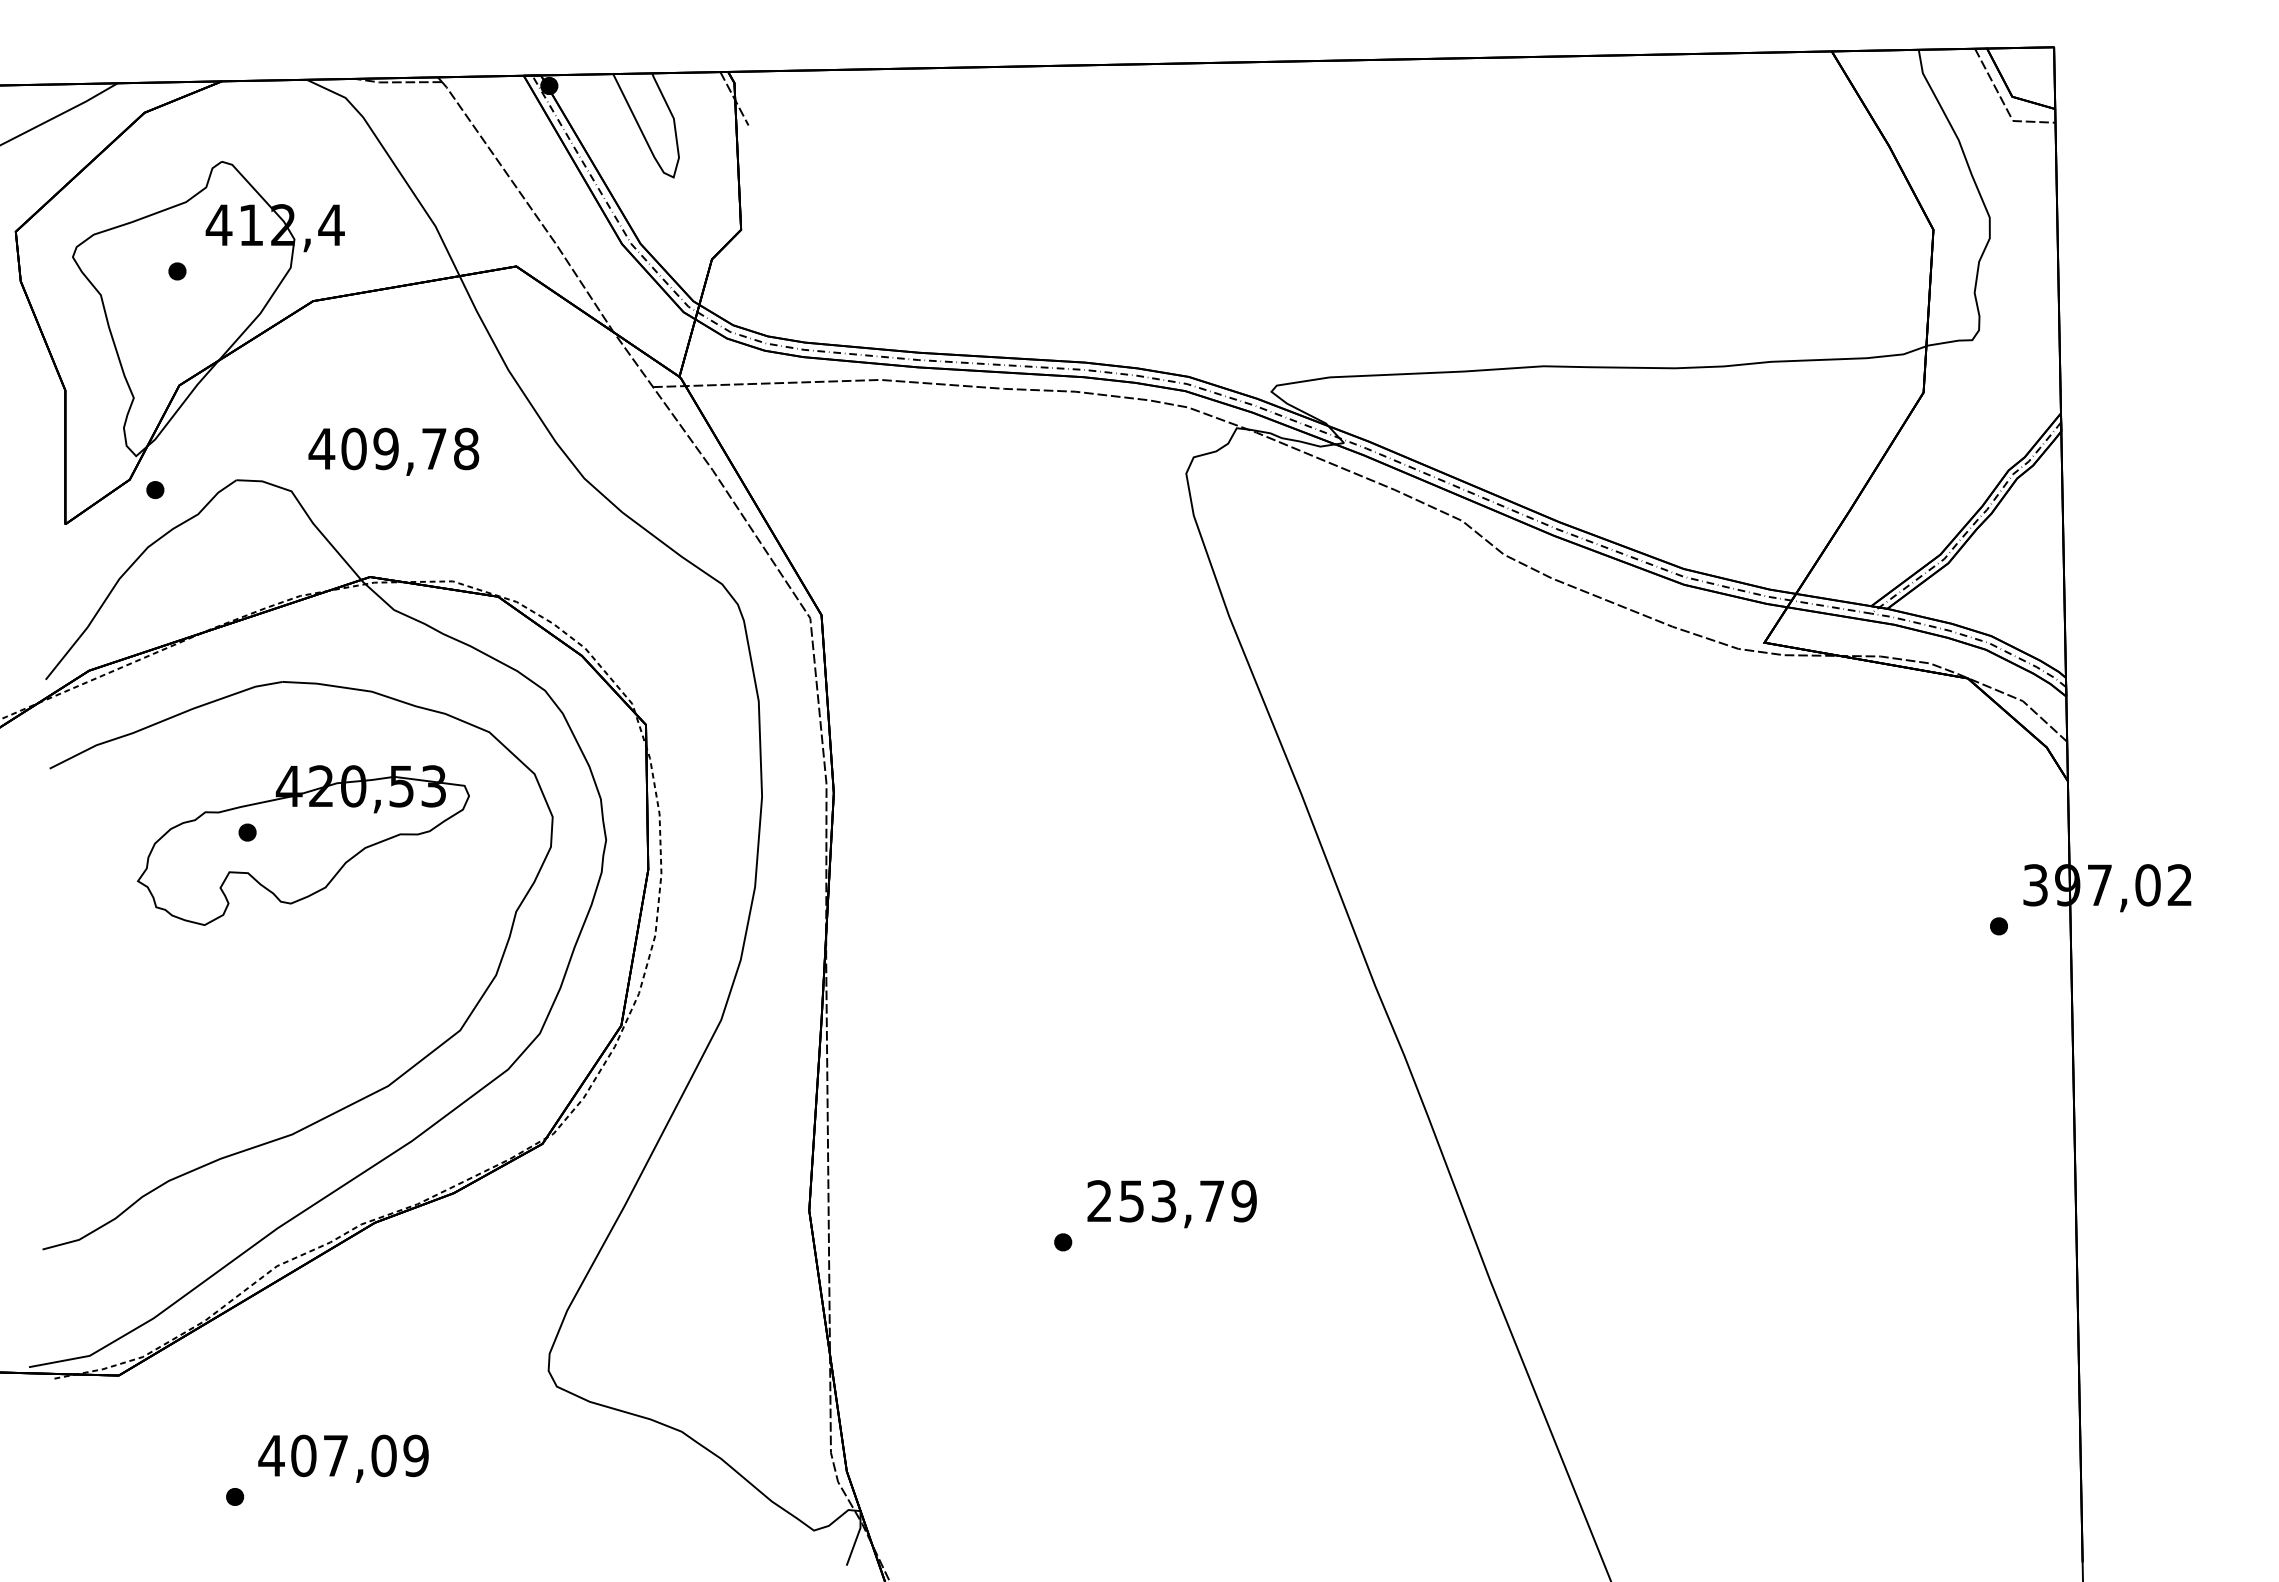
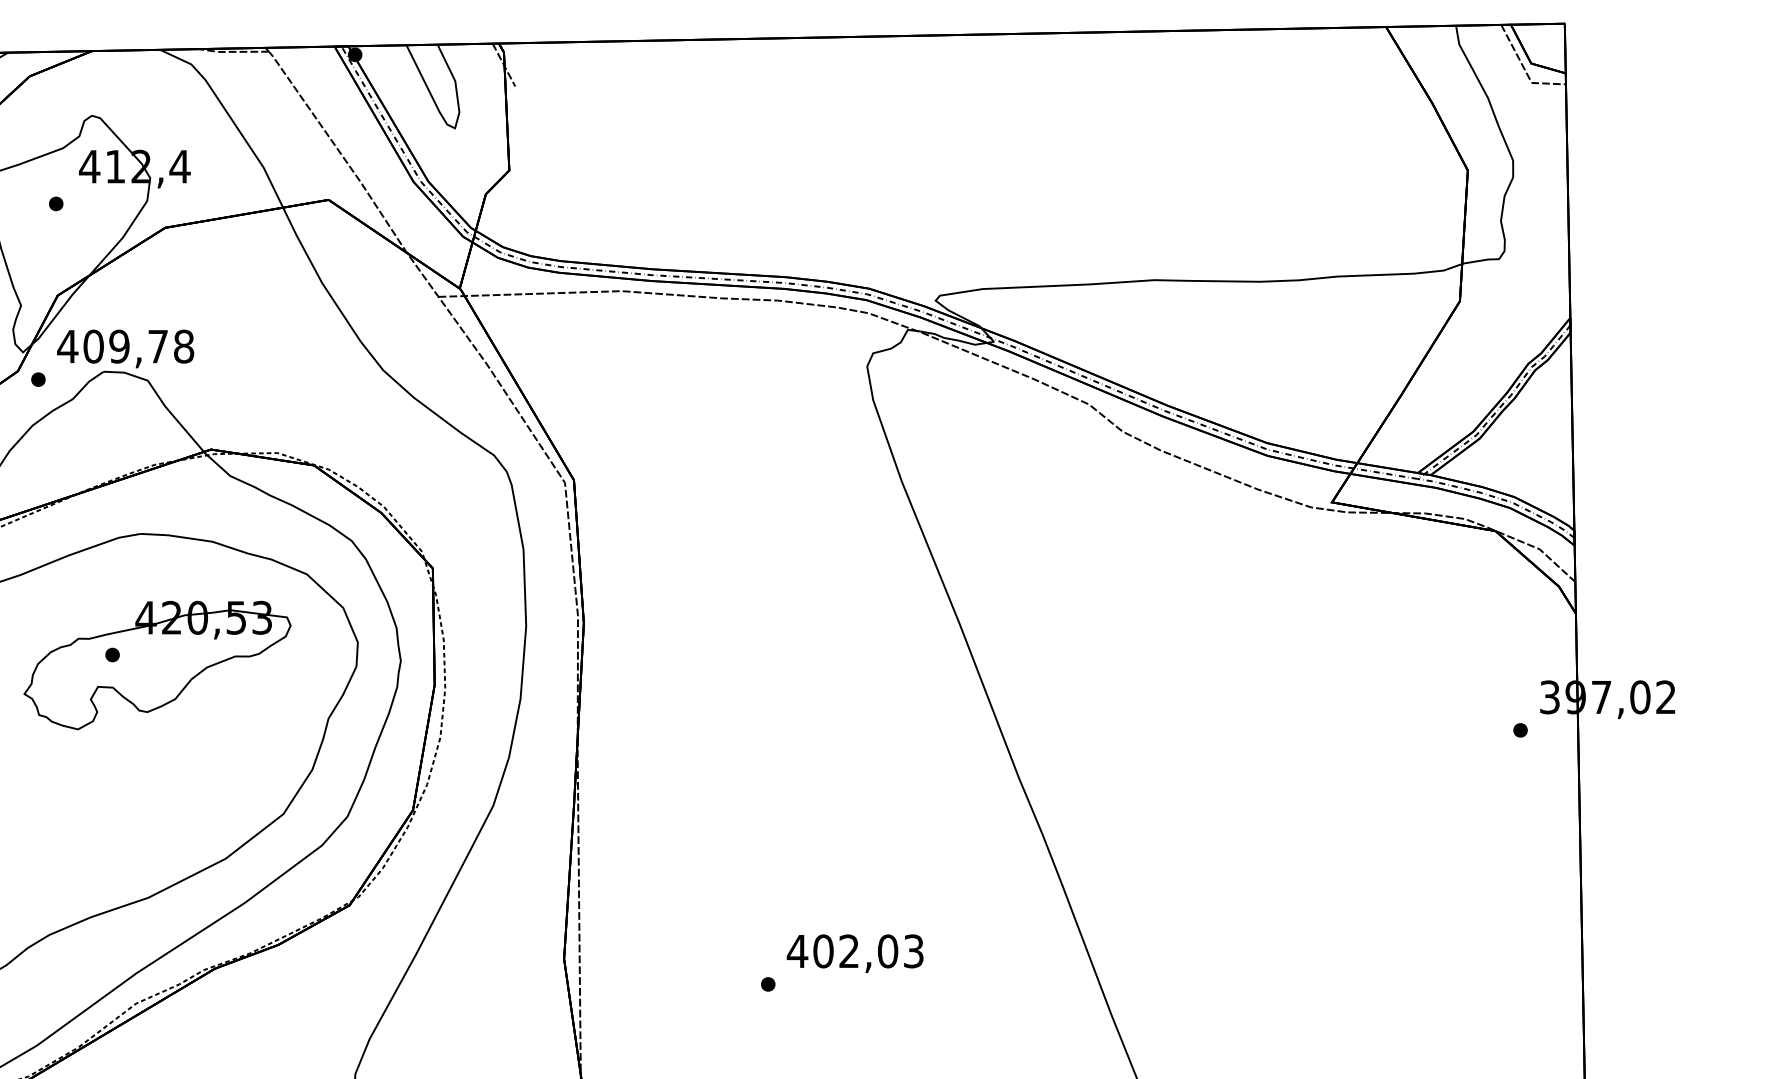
text: (393, 451) -> (125, 348), moved
text: (1171, 1201) -> (855, 951), 253,79 -> 402,03

